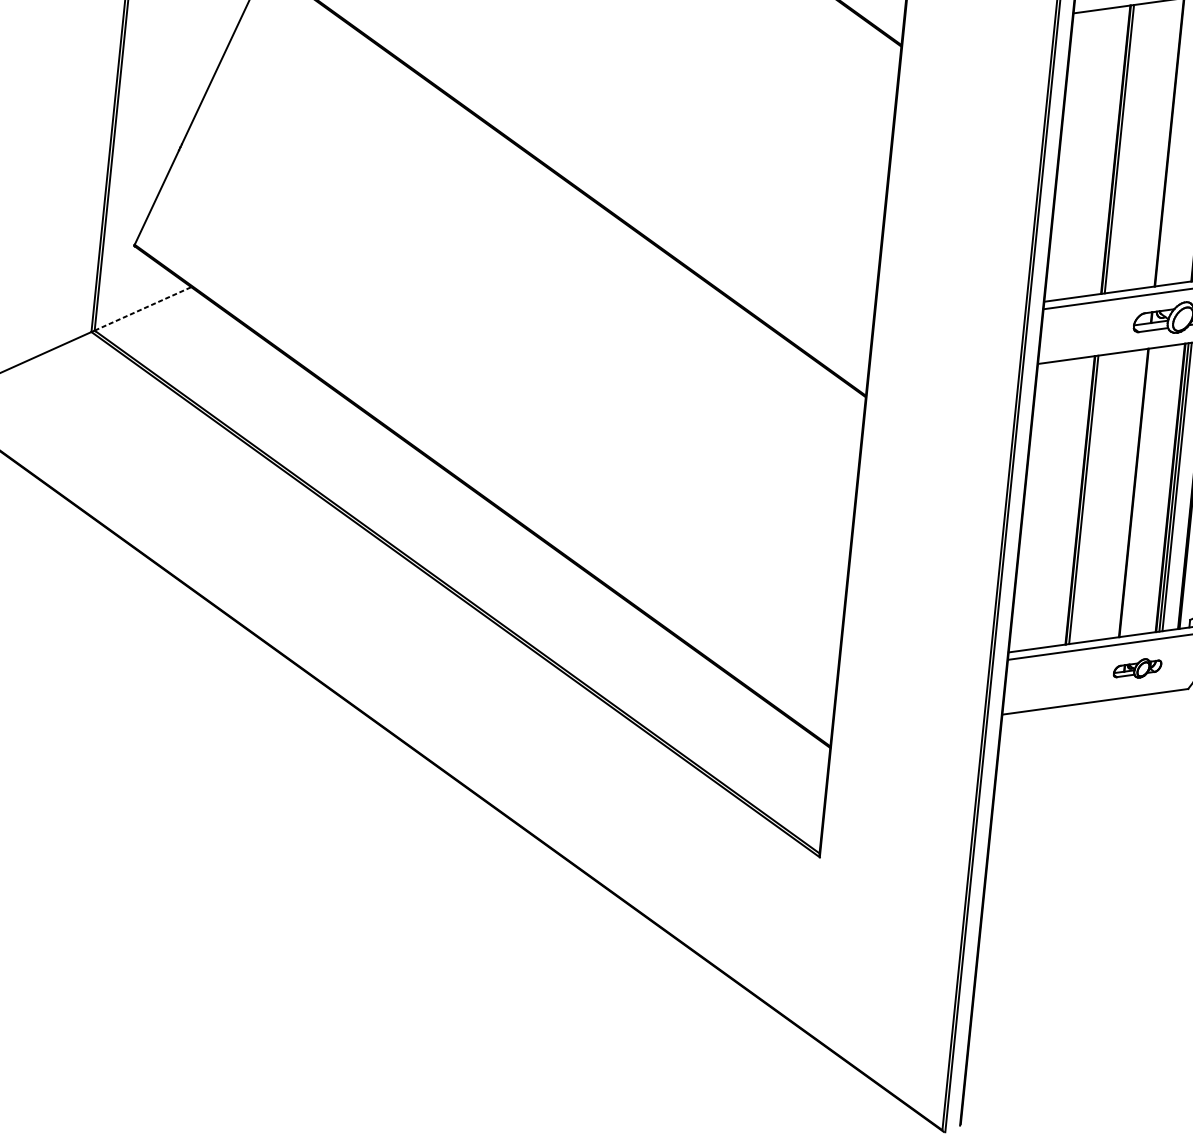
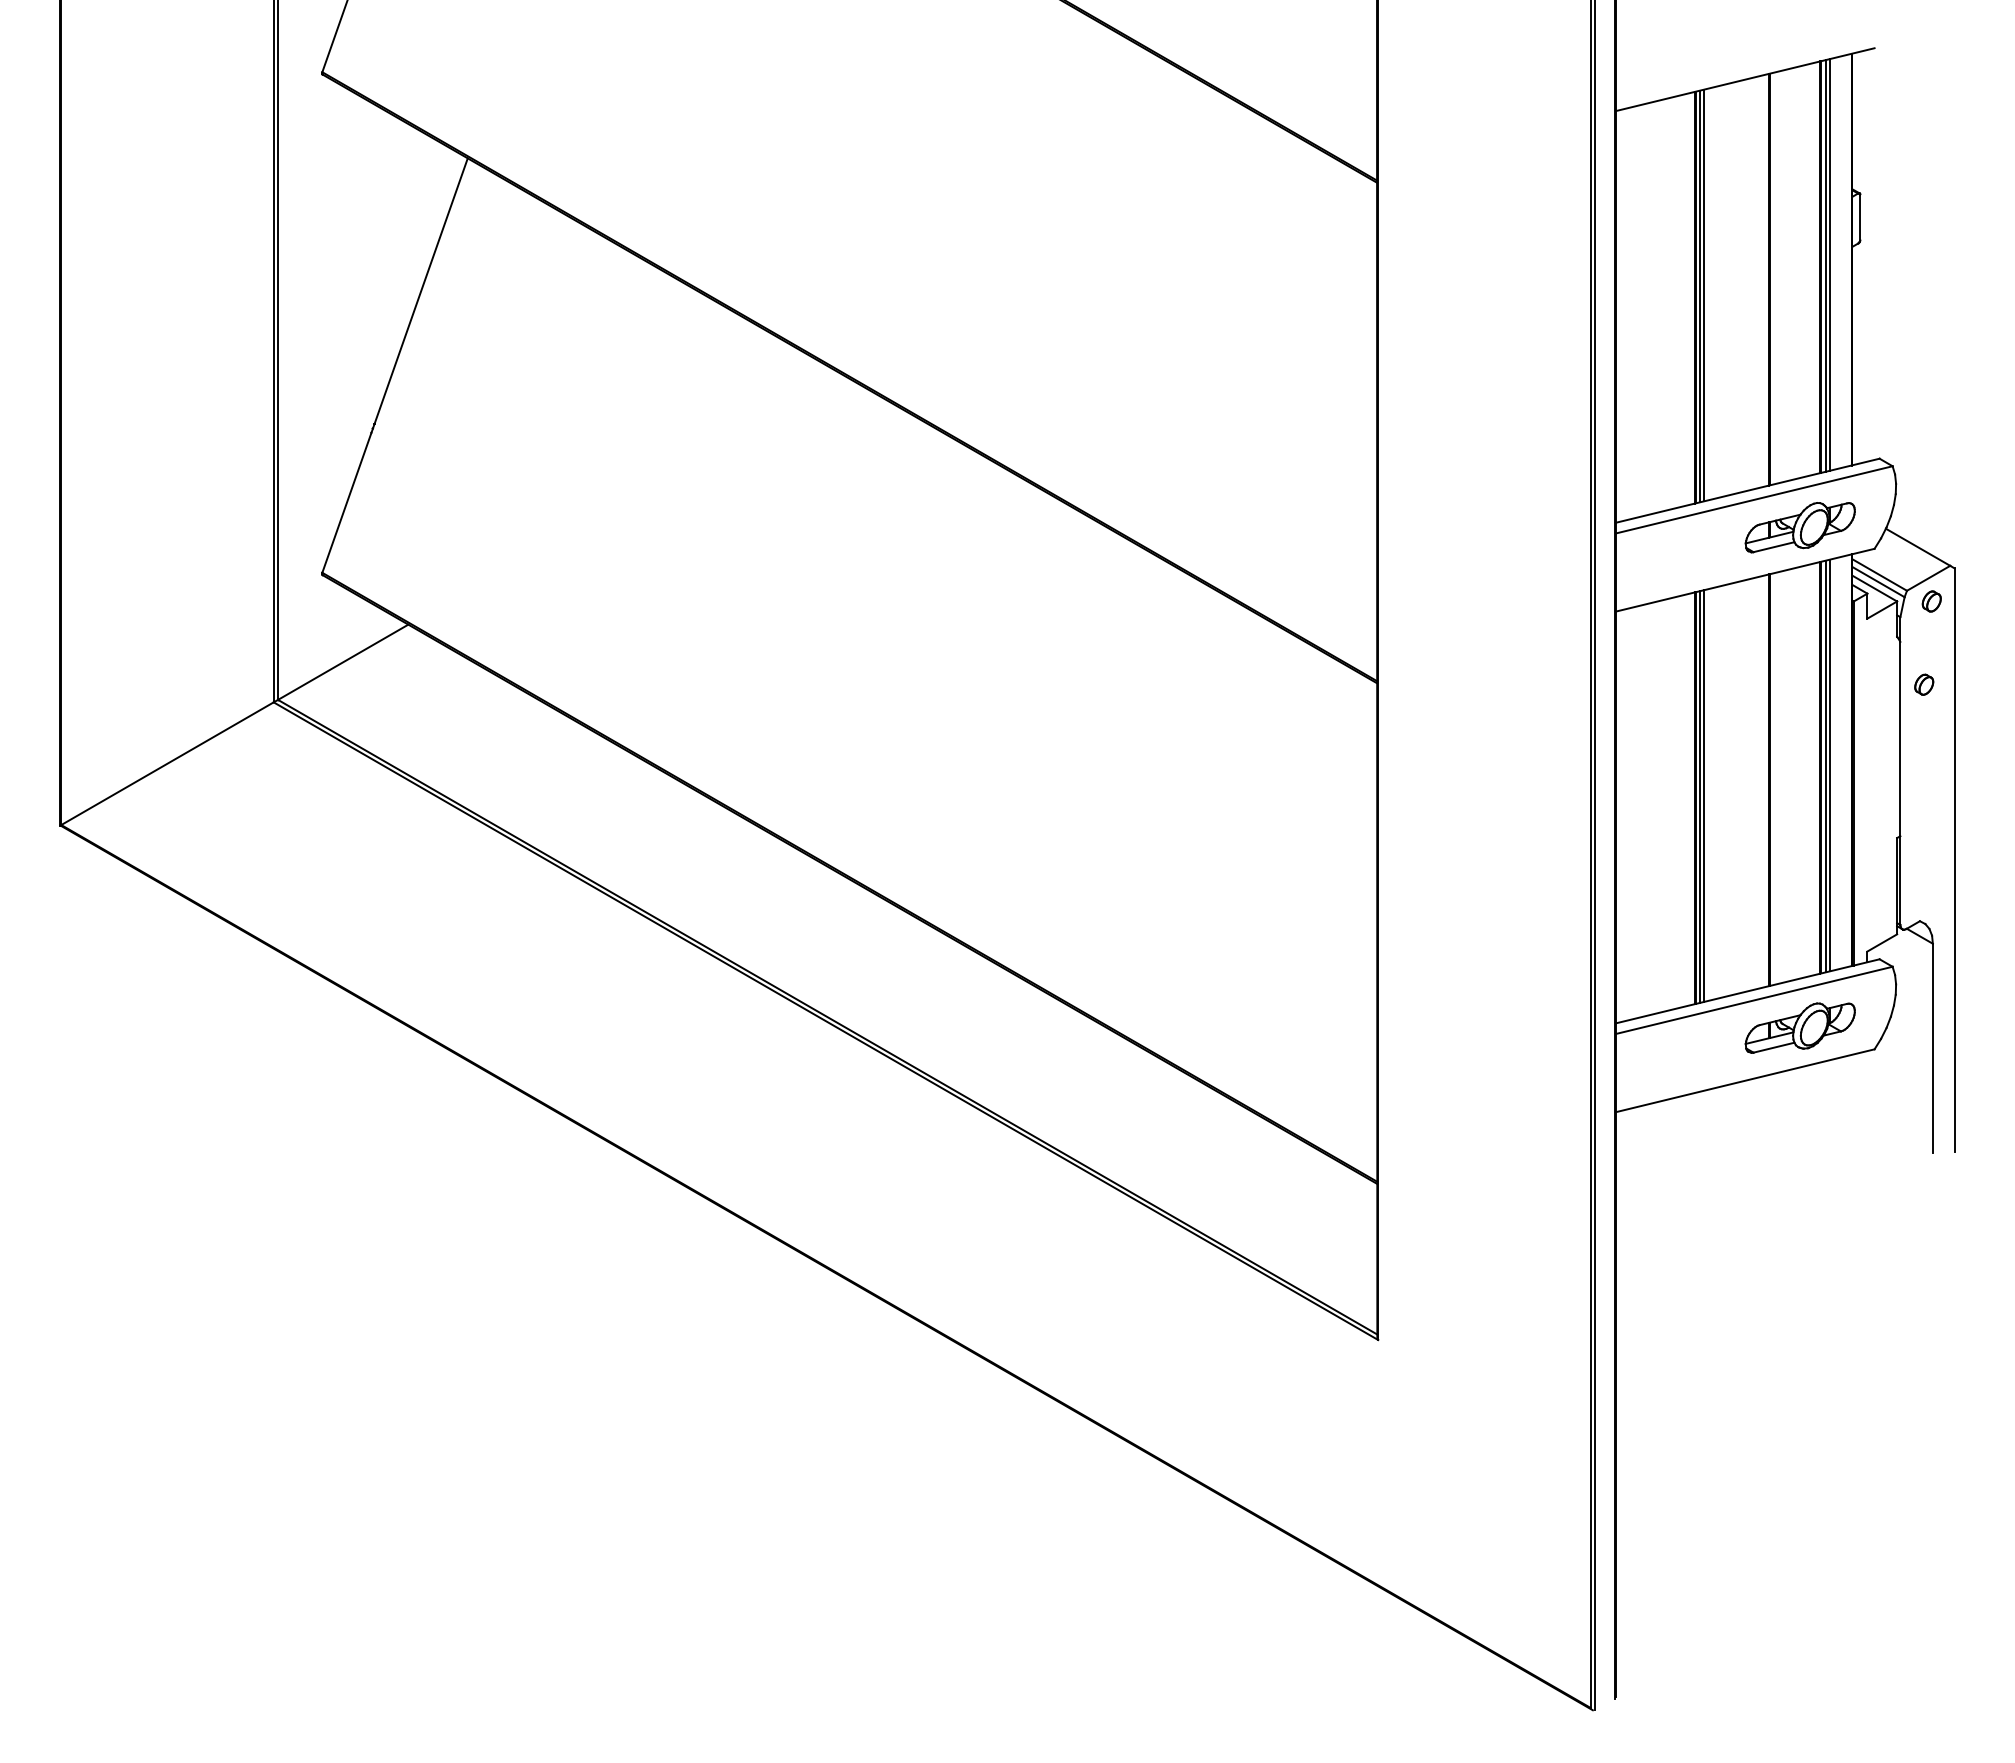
line: (1122, 148) -> (1704, 295), added
line: (143, 309) -> (343, 662), dashed -> solid
line: (1087, 499) -> (1704, 795), added
part: (1137, 668) -> (1799, 1027), size x1.67

